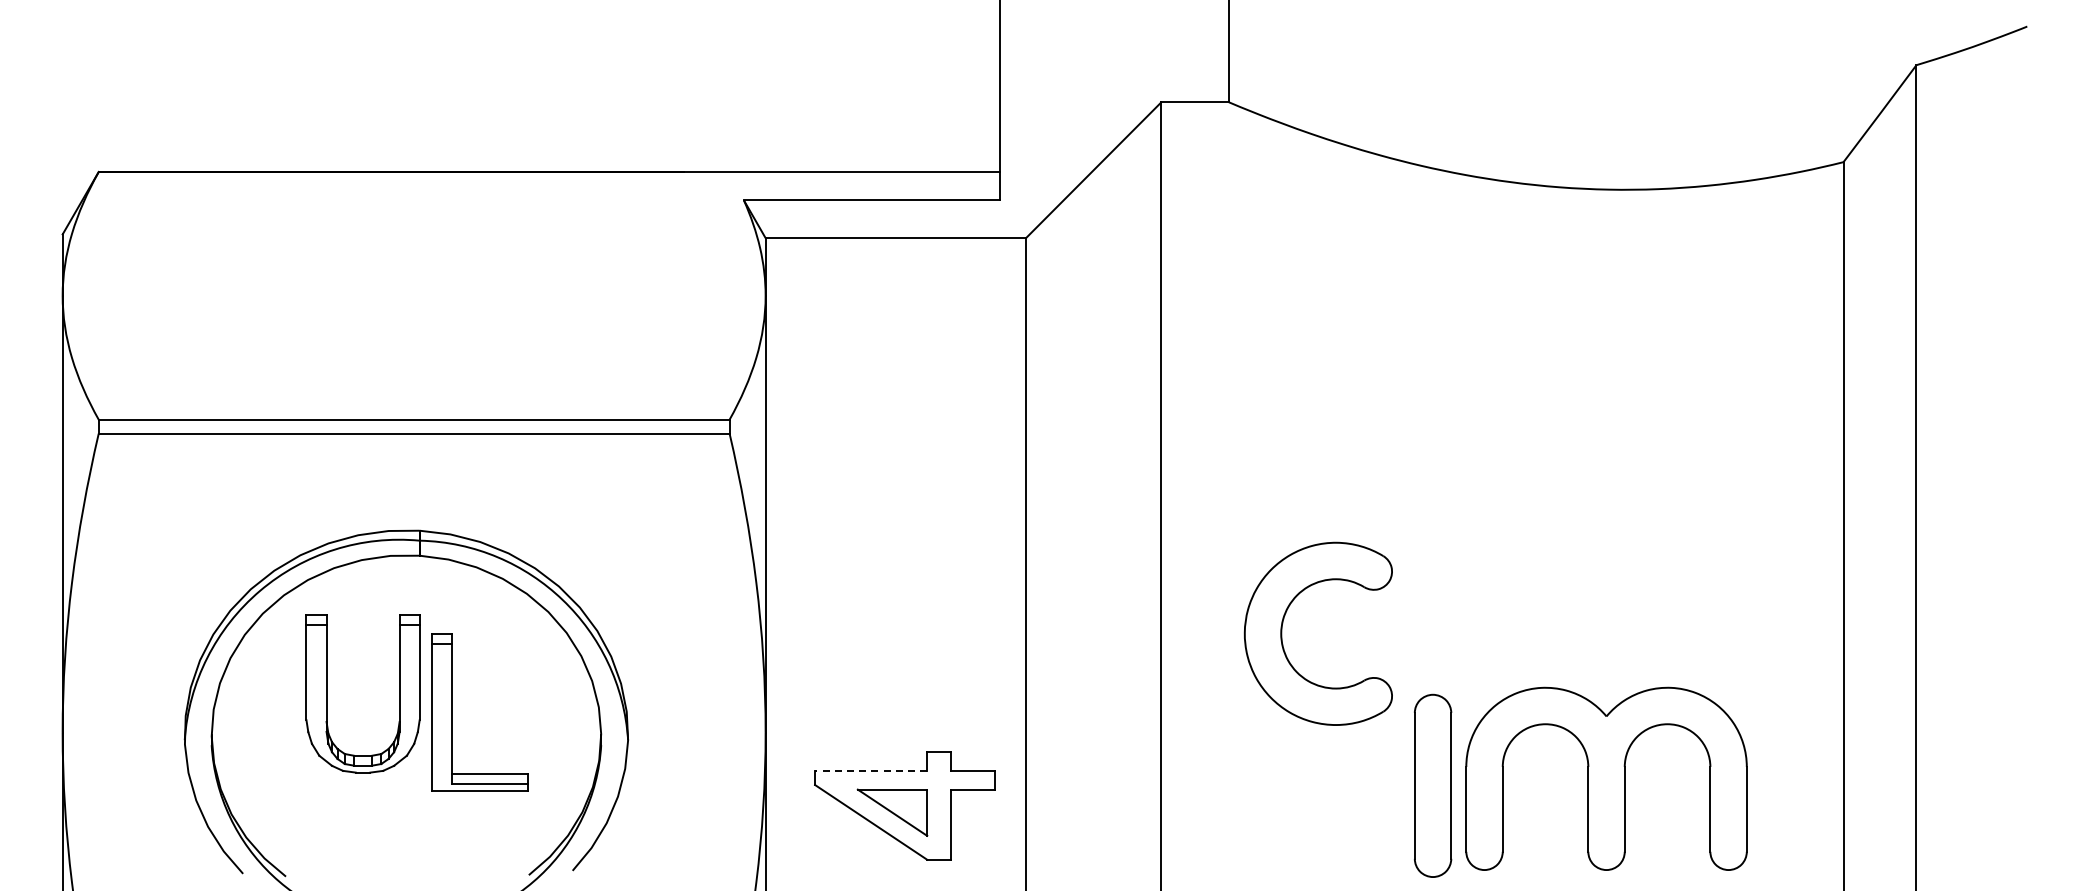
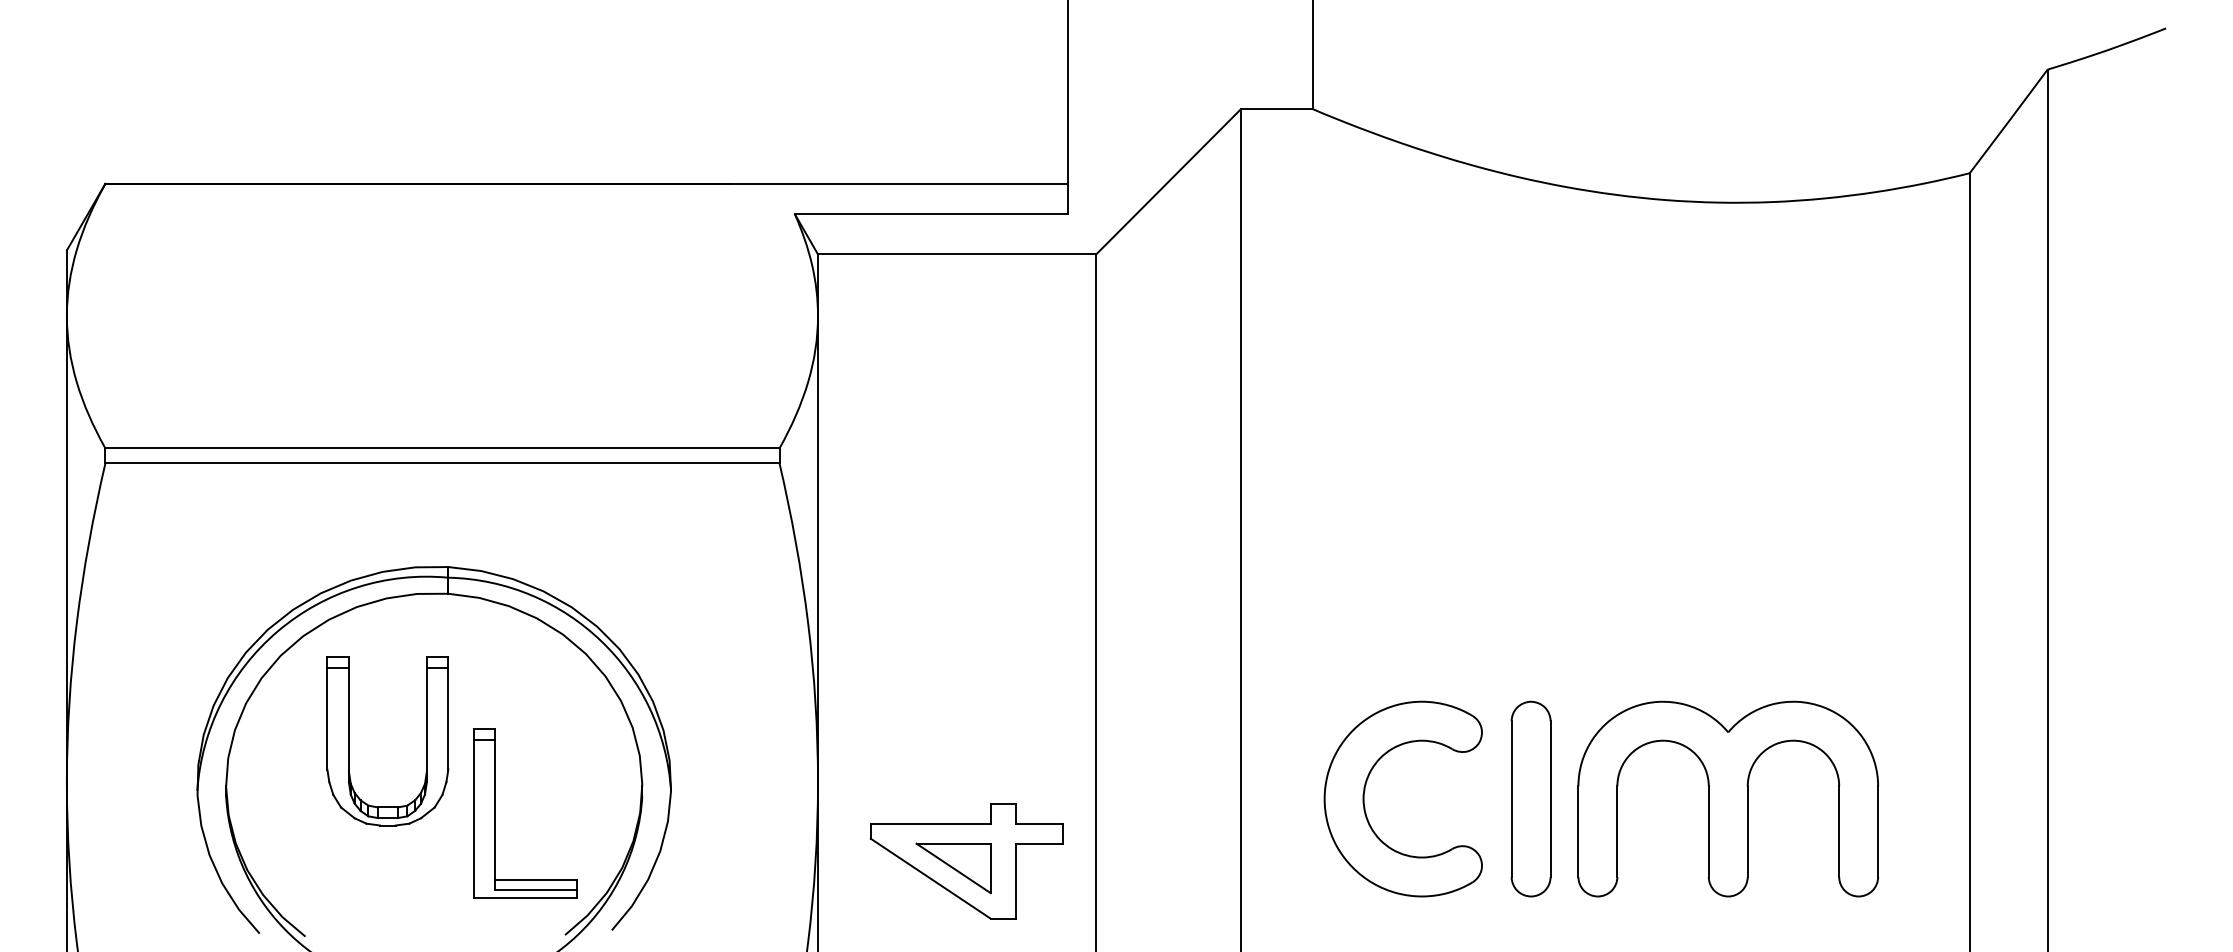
part: (1282, 633) -> (1364, 798), moved
part: (452, 712) -> (496, 813), moved
line: (870, 770) -> (930, 823), dashed -> solid
part: (1606, 778) -> (1728, 798), moved
part: (1433, 785) -> (1531, 798), moved

